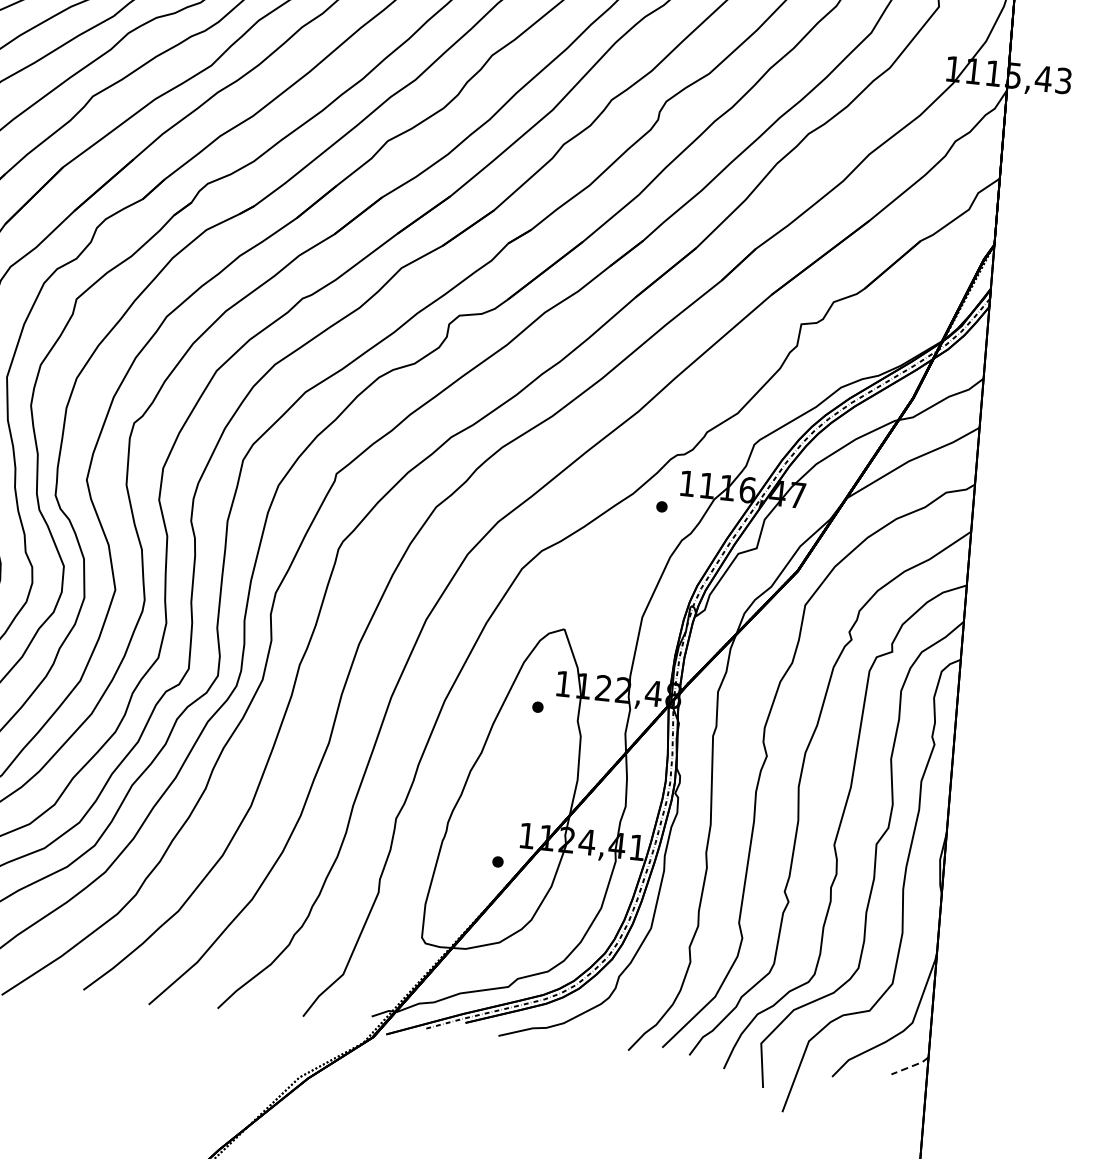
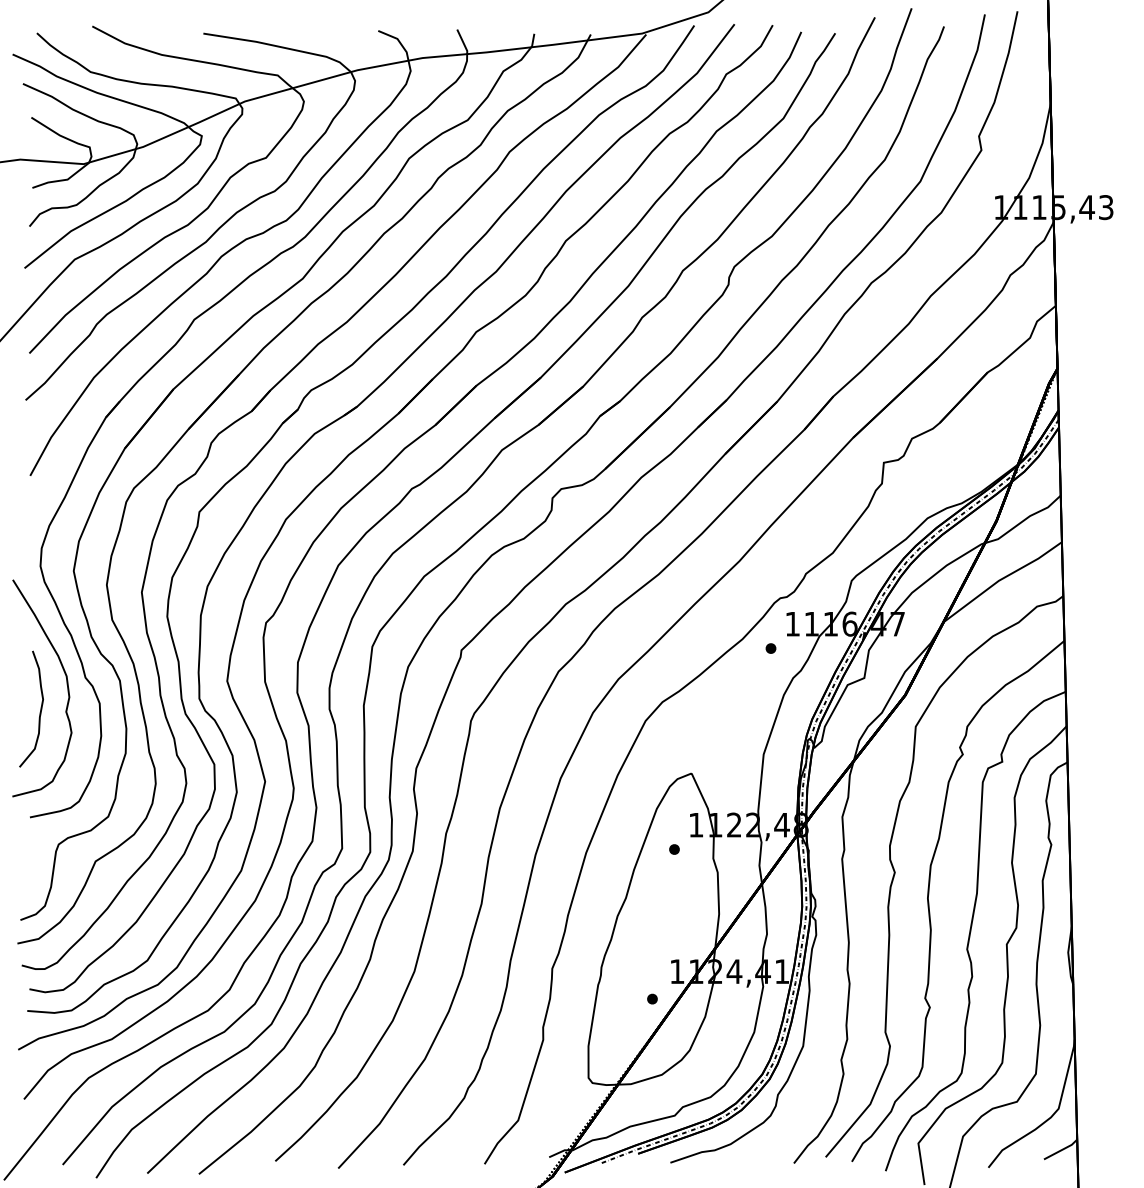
line: (910, 1066) -> (1061, 1150), dashed -> solid

